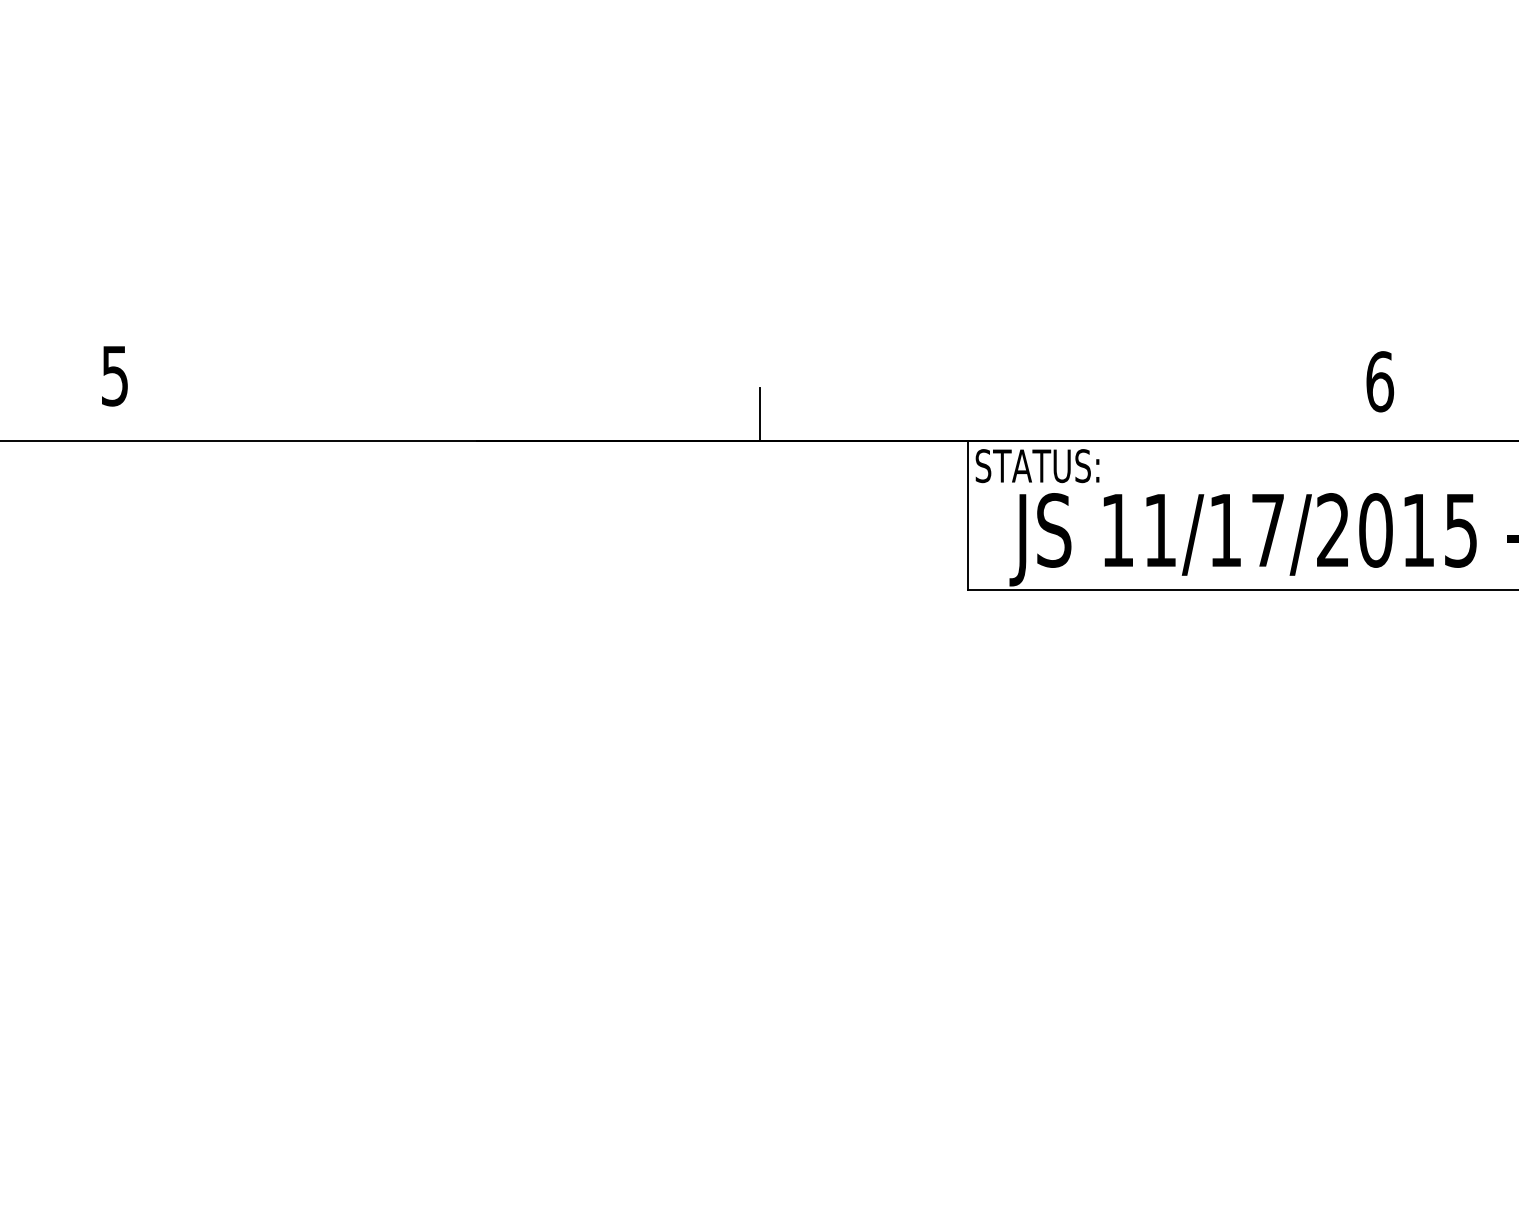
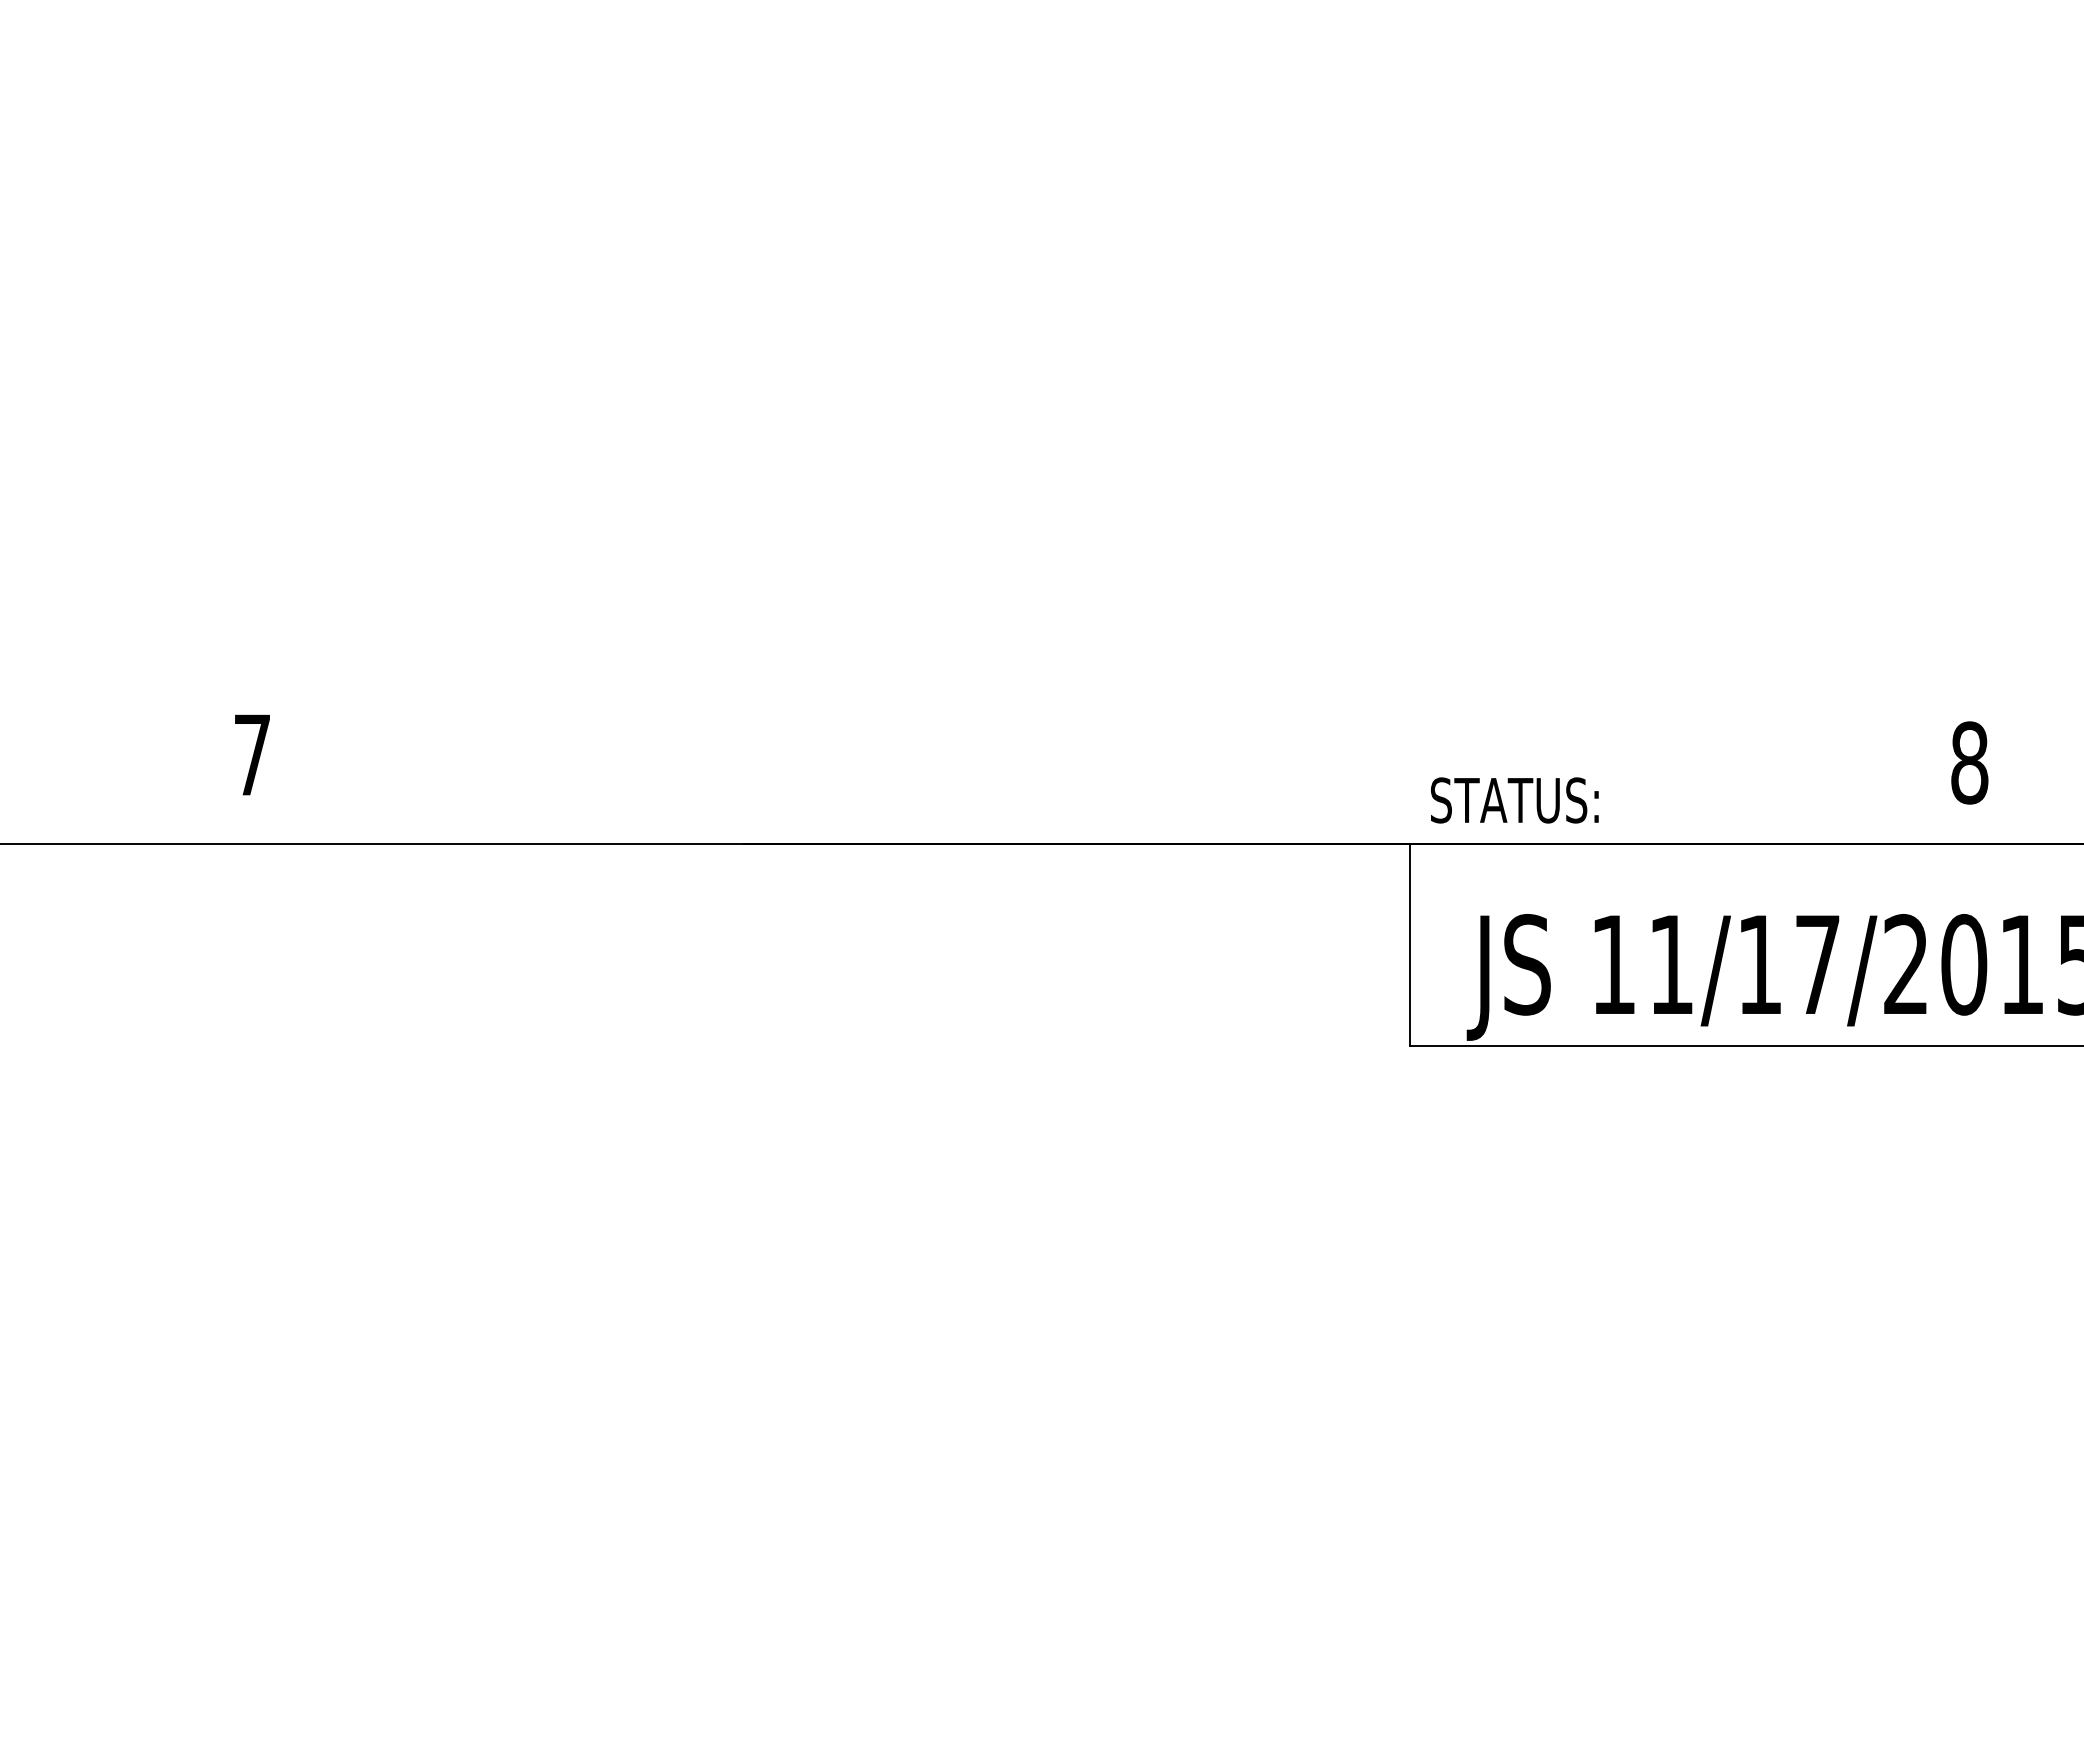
text: (114, 376) -> (251, 755), 5 -> 7
text: (1379, 381) -> (1969, 762), 6 -> 8
line: (759, 414) -> (1127, 807), removed
text: (1037, 466) -> (1514, 800), moved

